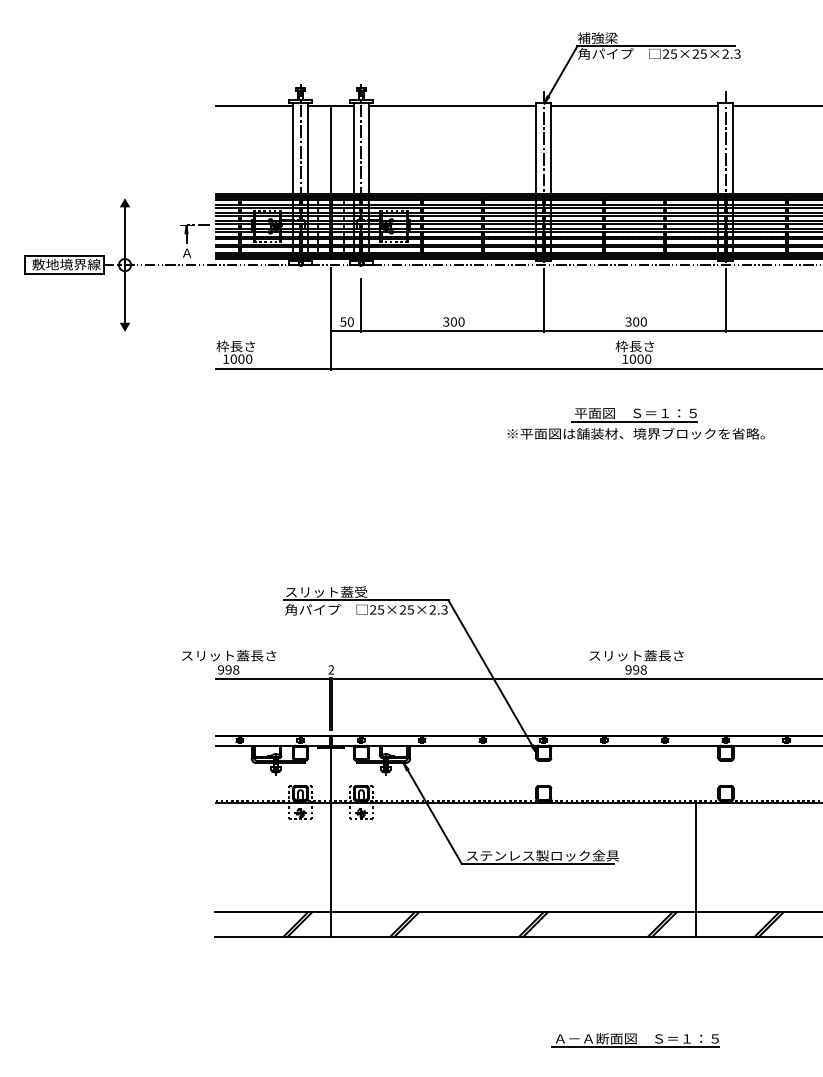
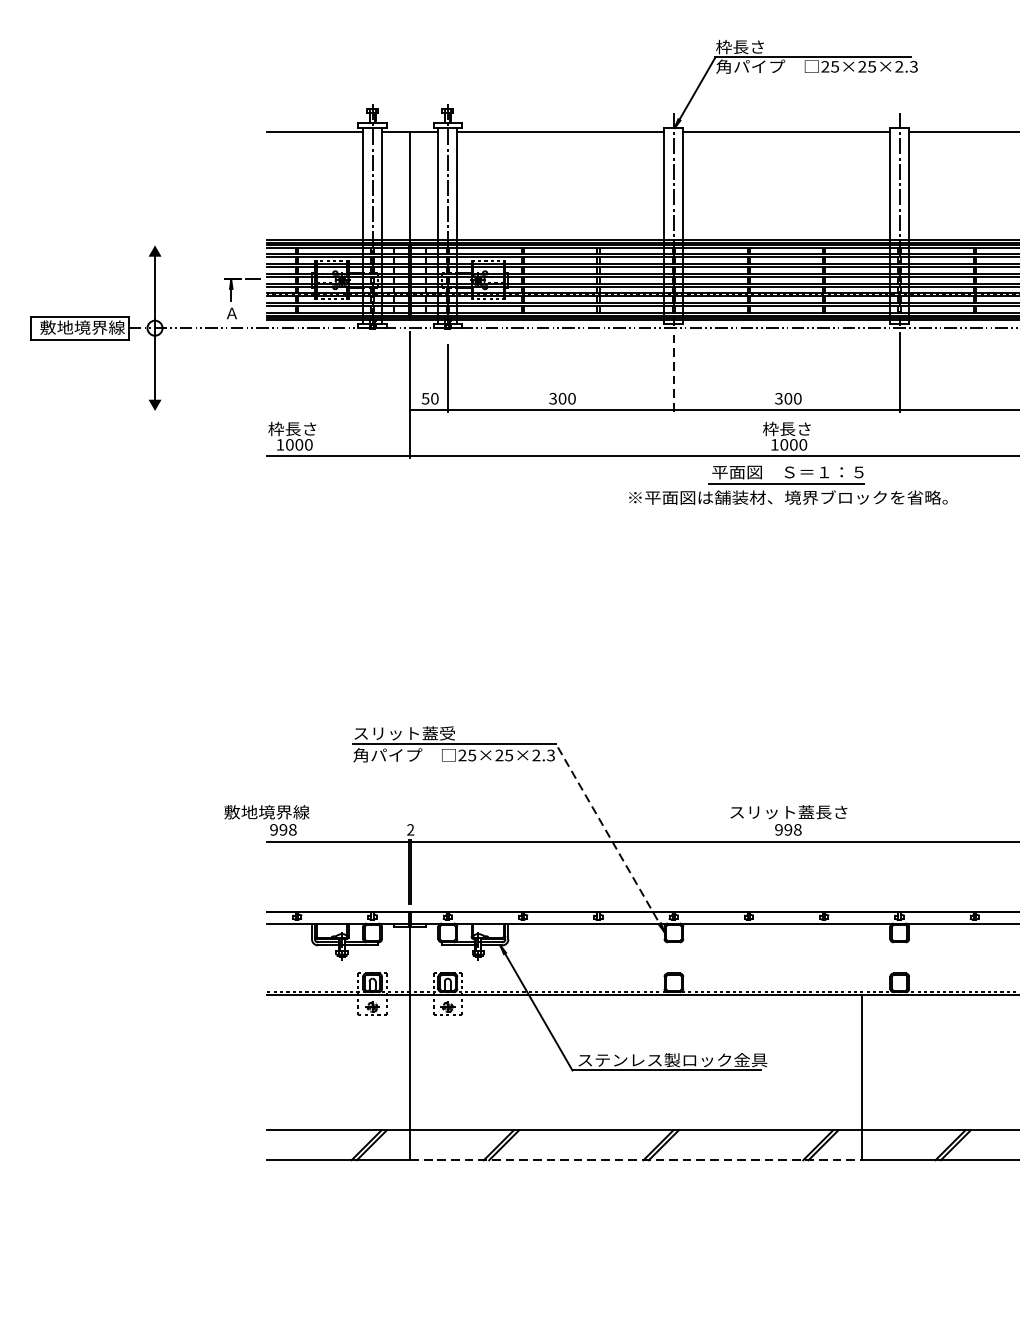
text: (597, 37) -> (740, 46), 補強梁 -> 枠長さ
line: (543, 300) -> (673, 372), solid -> dashed
part: (635, 423) -> (787, 484), moved
text: (228, 655) -> (283, 811), スリット蓋長さ -> 敷地境界線
line: (492, 676) -> (610, 837), solid -> dashed
line: (513, 936) -> (636, 1160), solid -> dashed
part: (635, 1040) -> (787, 1288), removed

